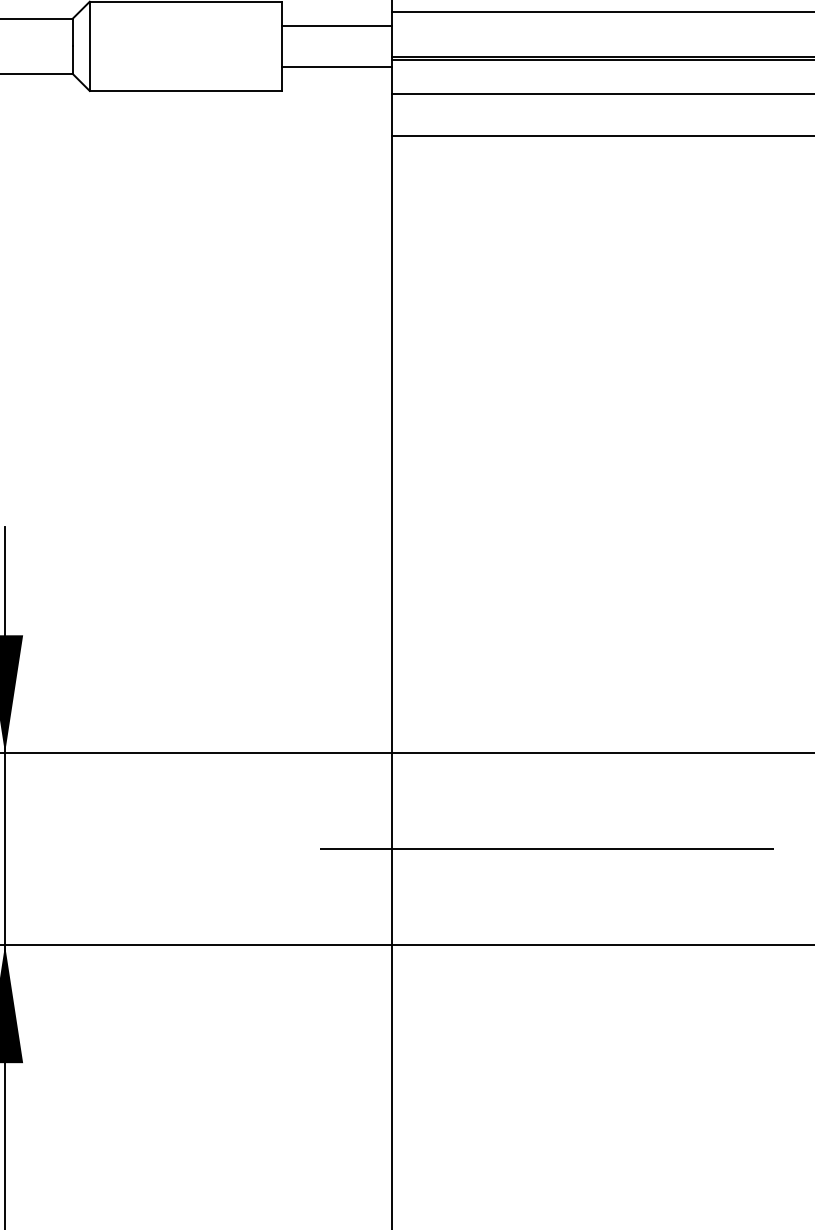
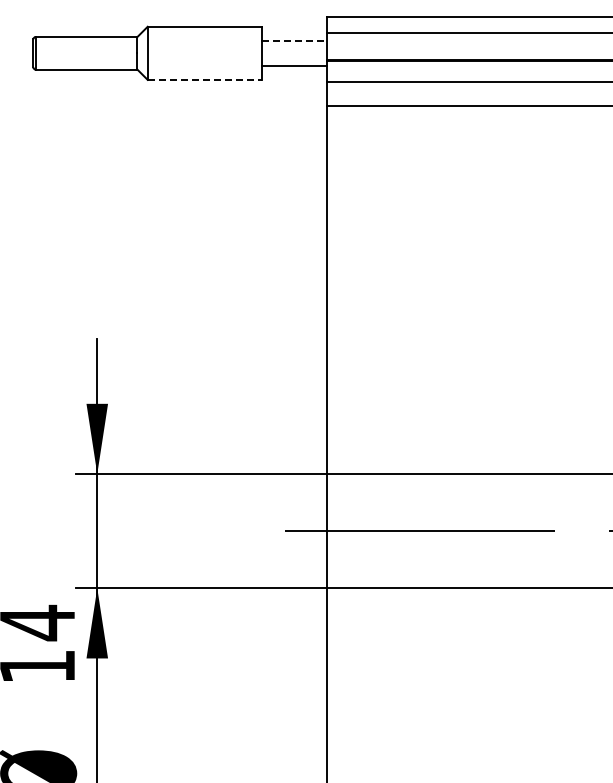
line: (336, 26) -> (294, 41), solid -> dashed
line: (186, 90) -> (205, 79), solid -> dashed

